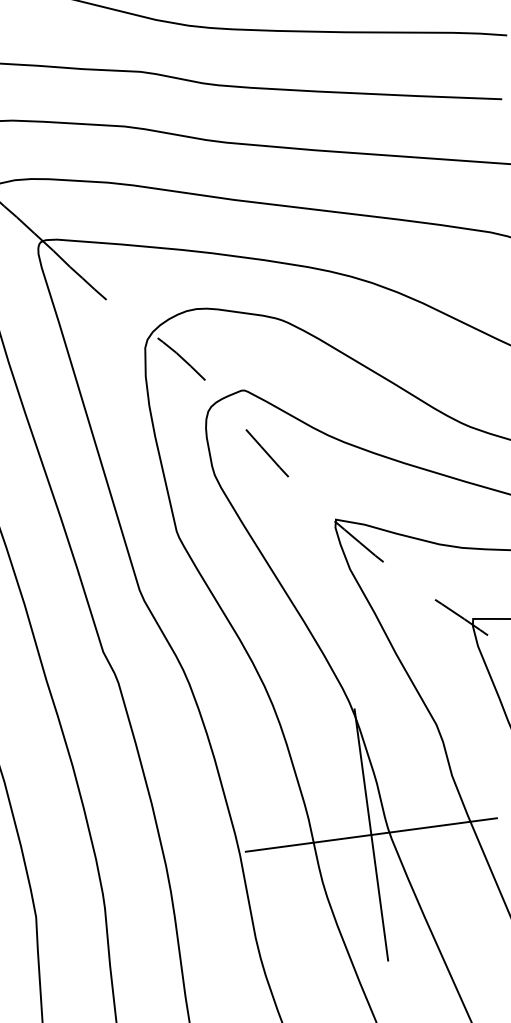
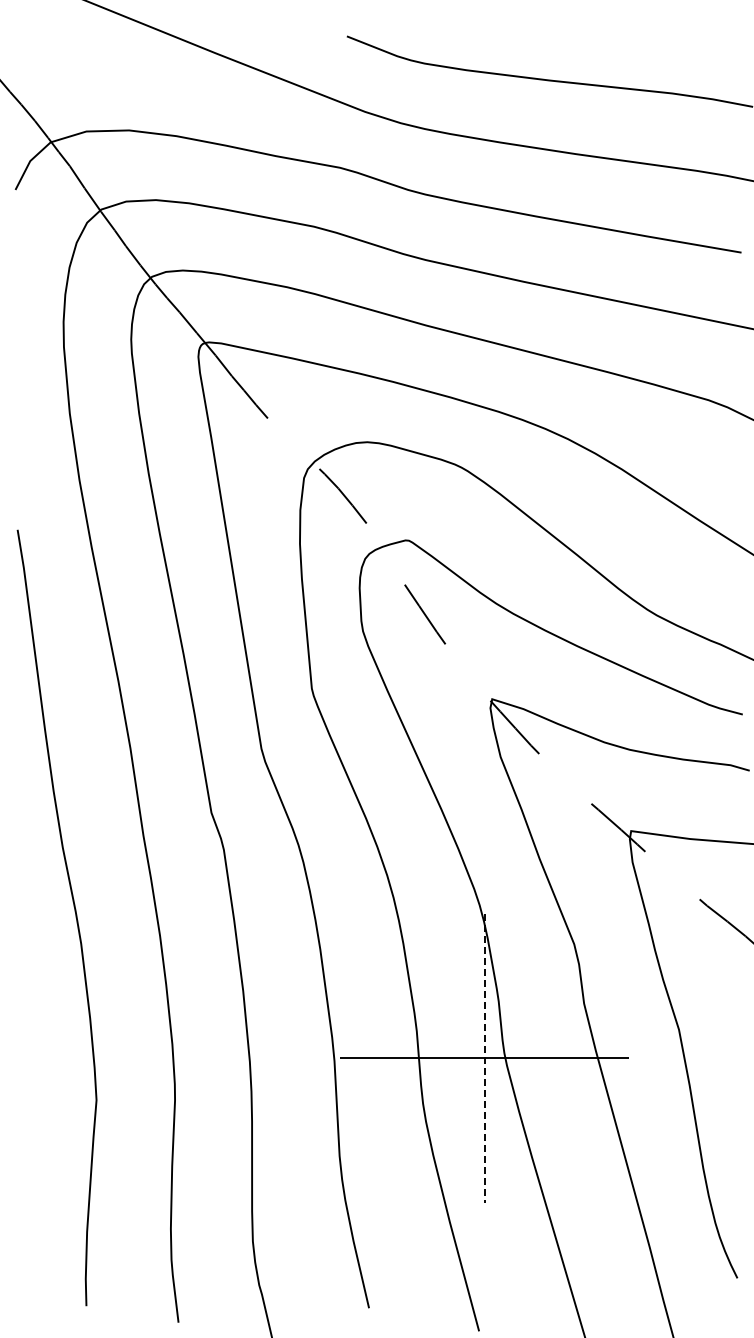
line: (371, 835) -> (484, 1058), solid -> dashed

